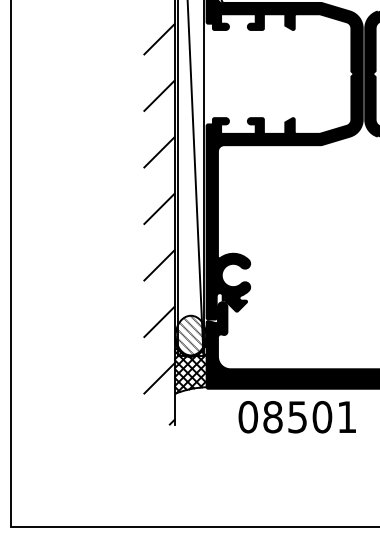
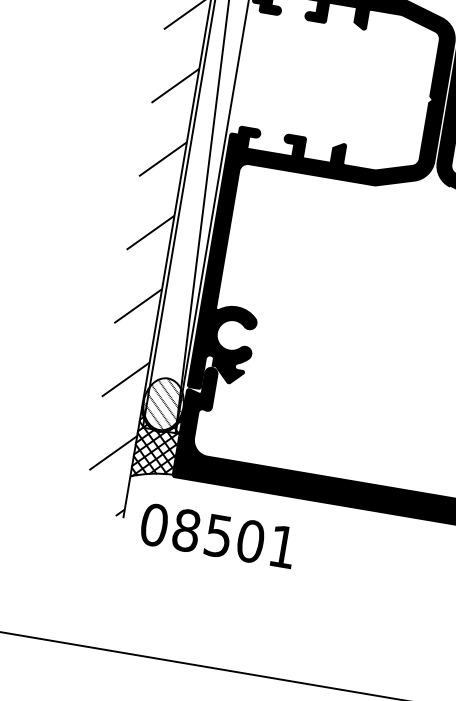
text: (296, 417) -> (217, 536), moved

